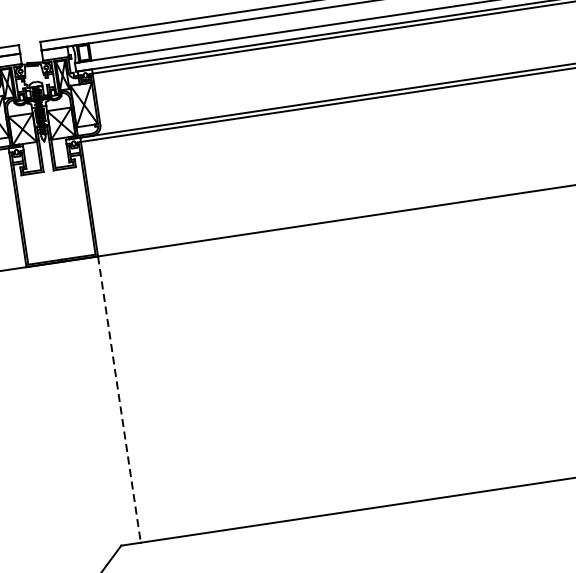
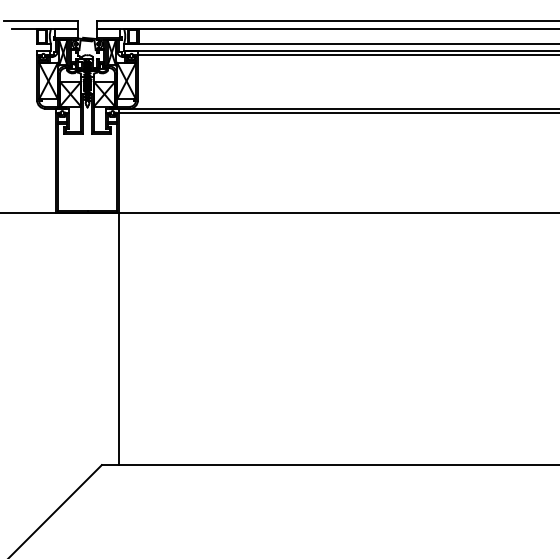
line: (120, 399) -> (119, 339), dashed -> solid

